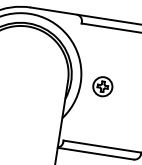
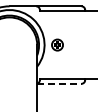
line: (96, 153) -> (59, 83), solid -> dashed

